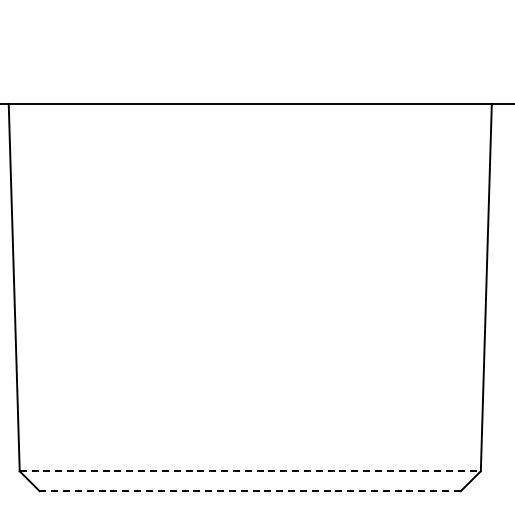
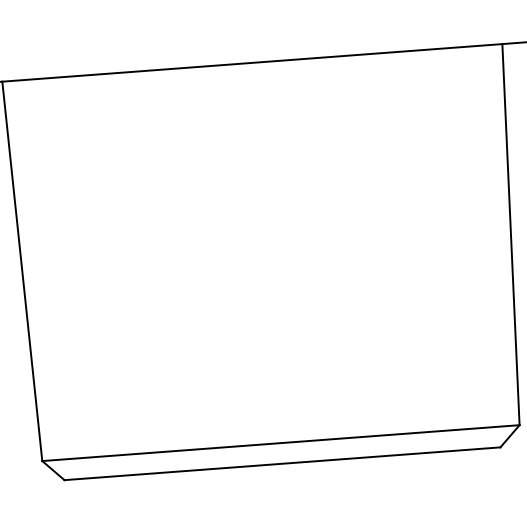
line: (250, 471) -> (281, 443), dashed -> solid
line: (250, 491) -> (282, 464), dashed -> solid

